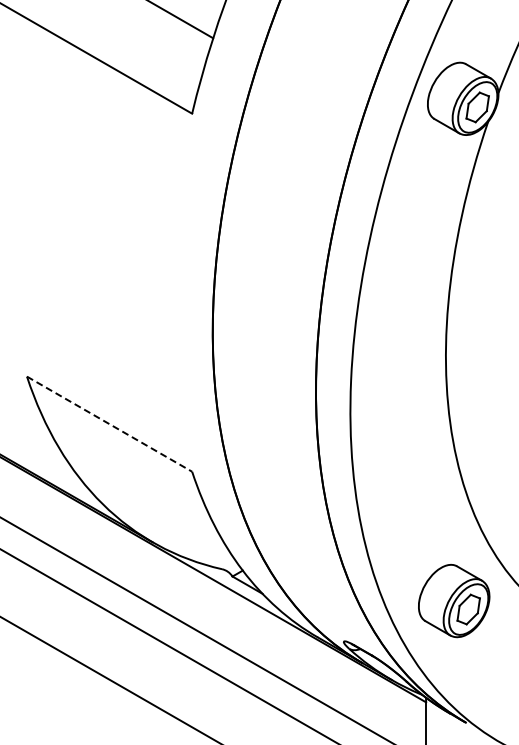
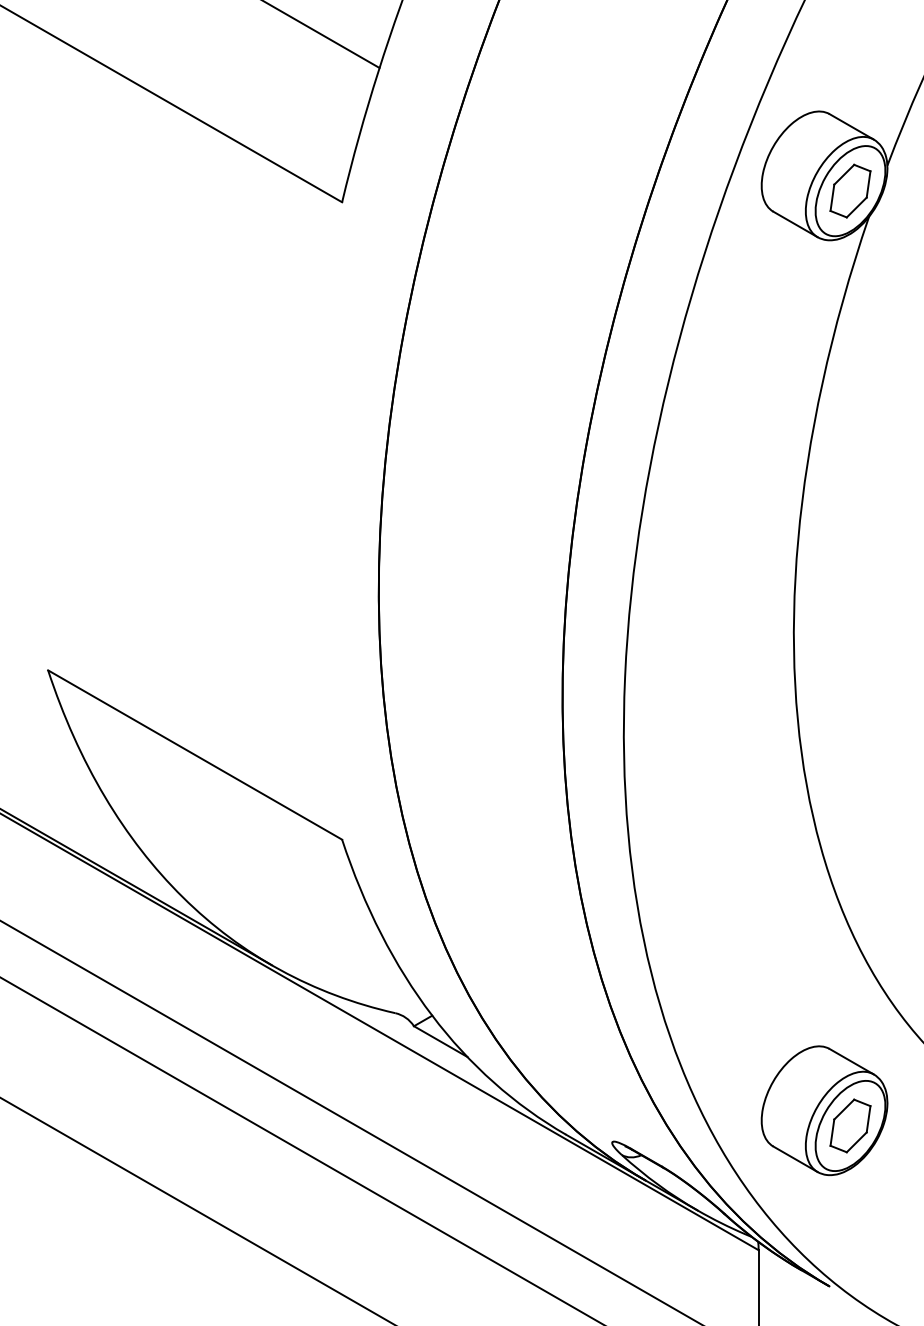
line: (110, 424) -> (196, 755), dashed -> solid
part: (454, 601) -> (825, 1111), moved

